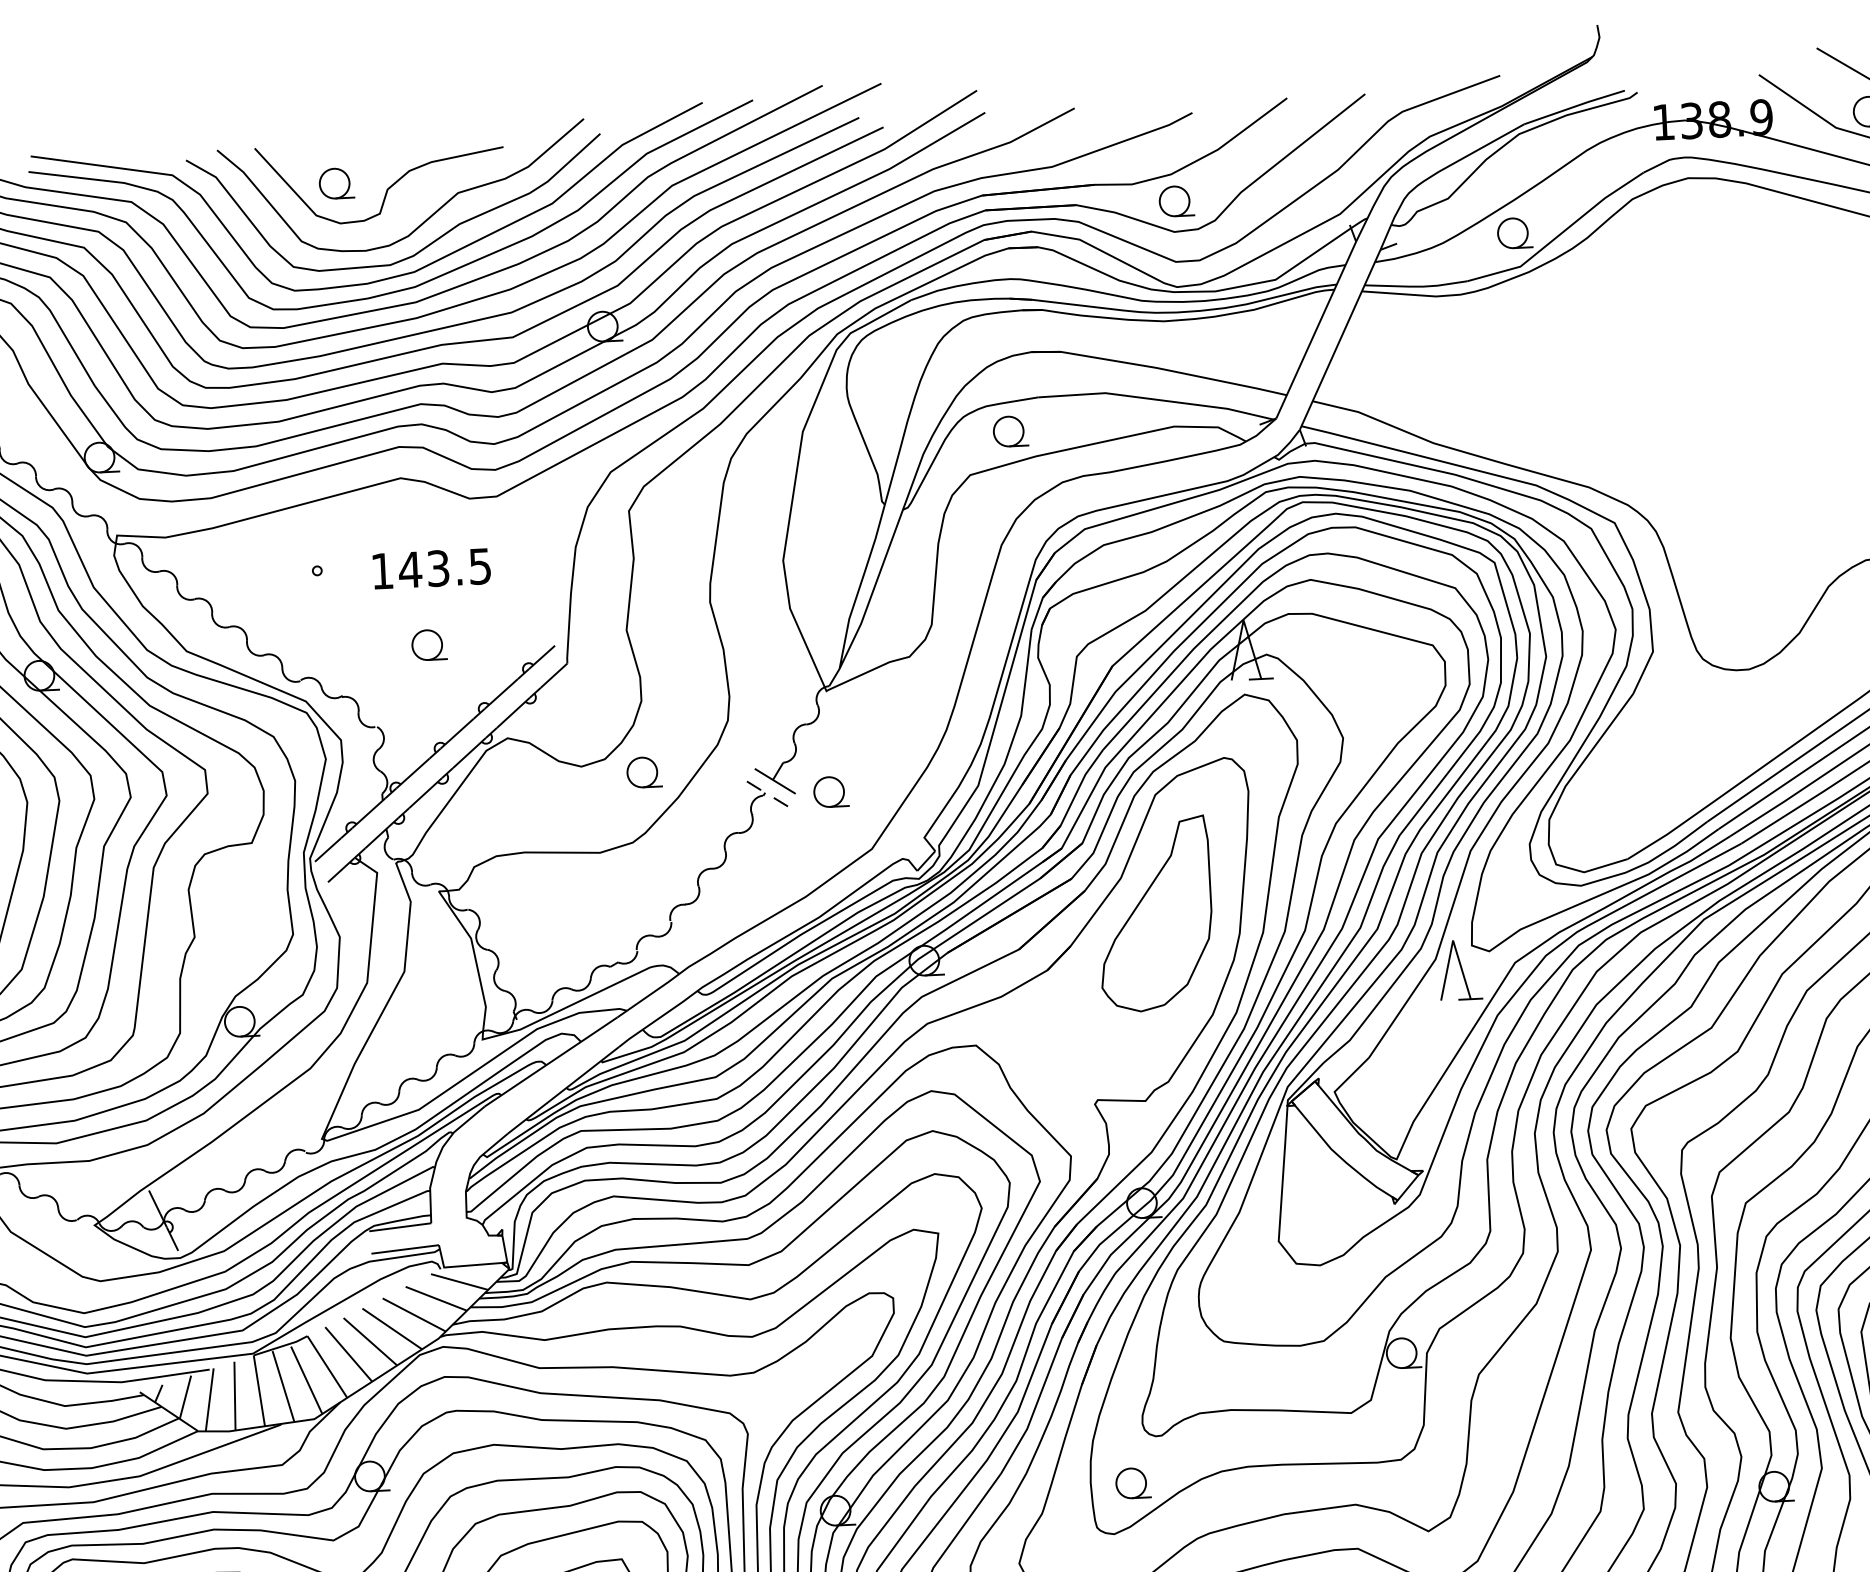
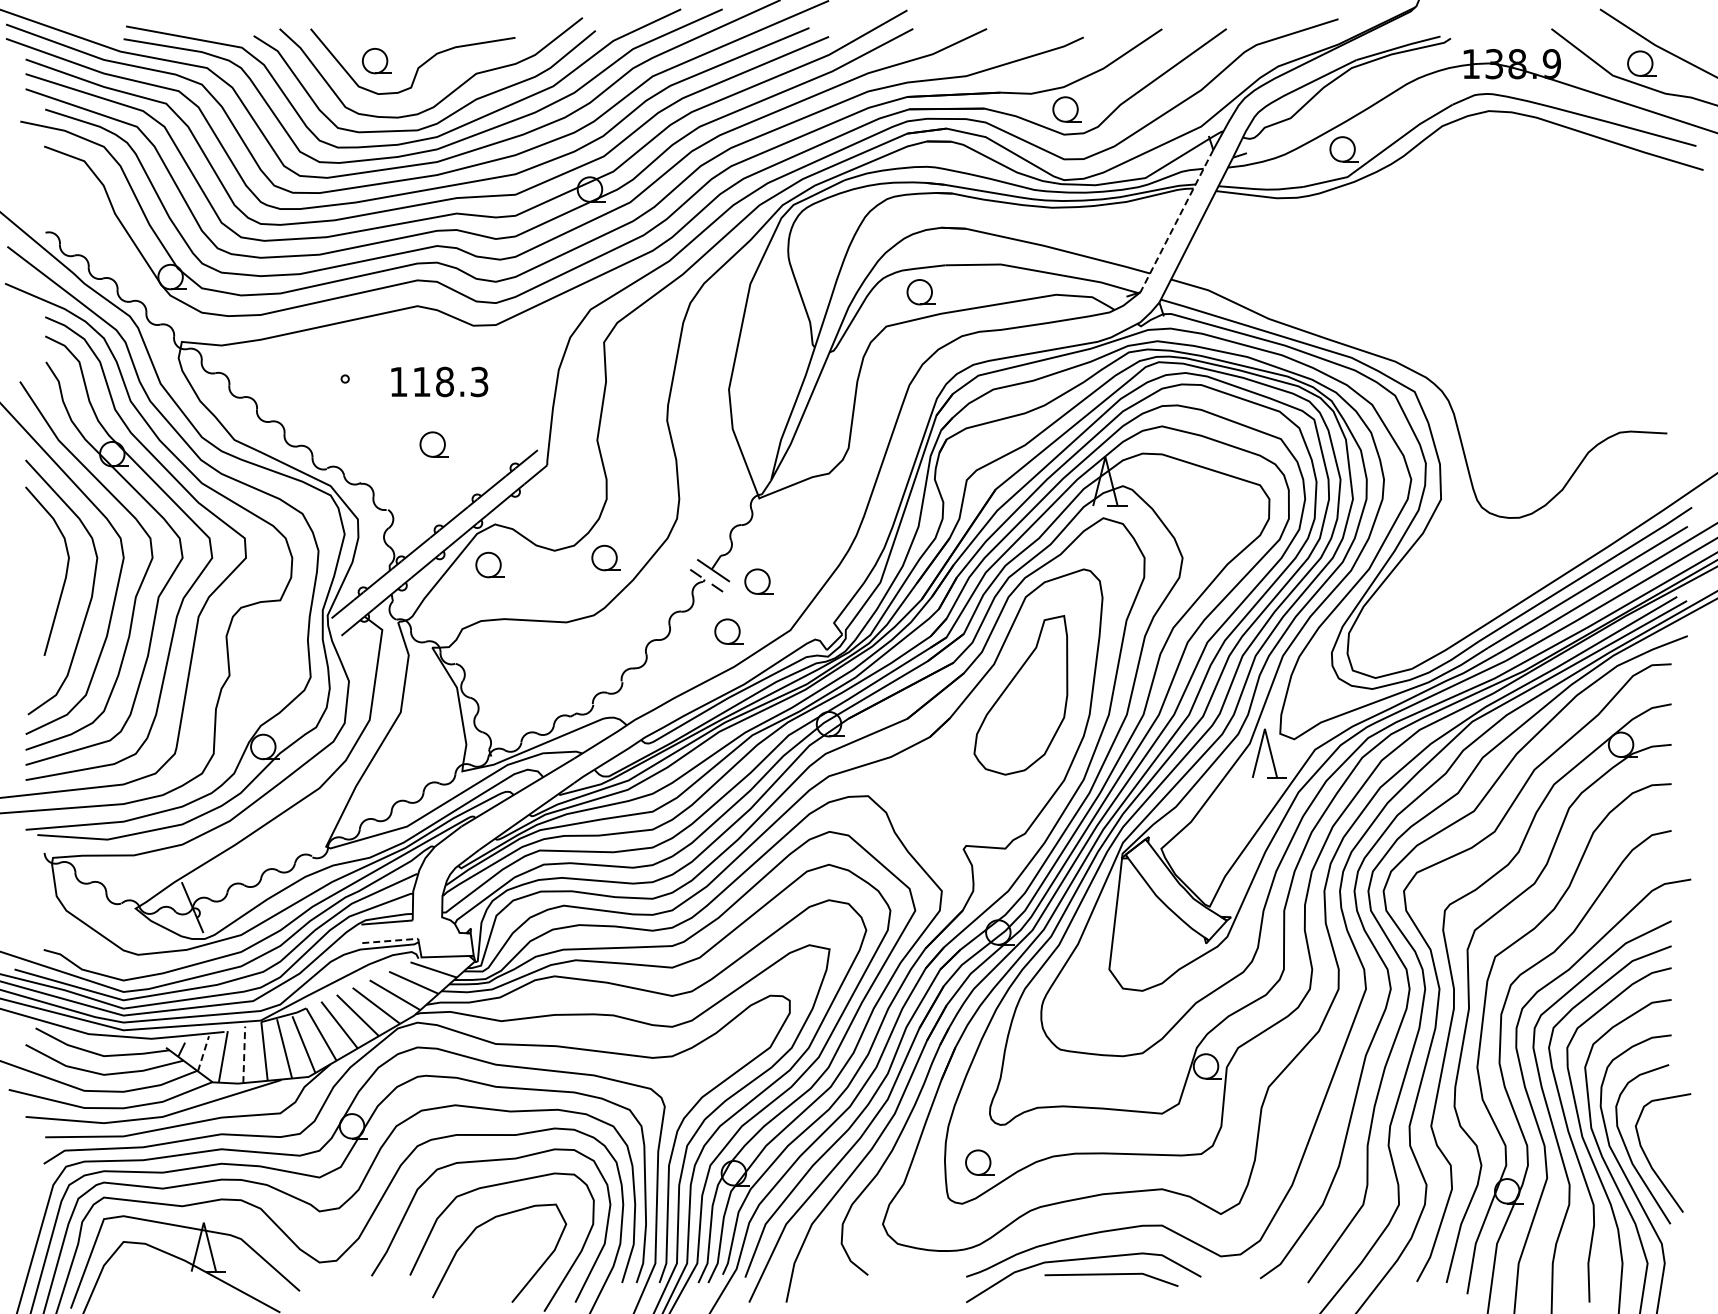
line: (1315, 330) -> (1176, 221), solid -> dashed
text: (445, 567) -> (450, 381), 143.5 -> 118.3
part: (503, 787) -> (489, 564), added
part: (796, 854) -> (728, 631), added
line: (405, 1248) -> (390, 940), solid -> dashed
line: (235, 1395) -> (244, 1054), solid -> dashed
line: (185, 1396) -> (203, 1053), solid -> dashed

